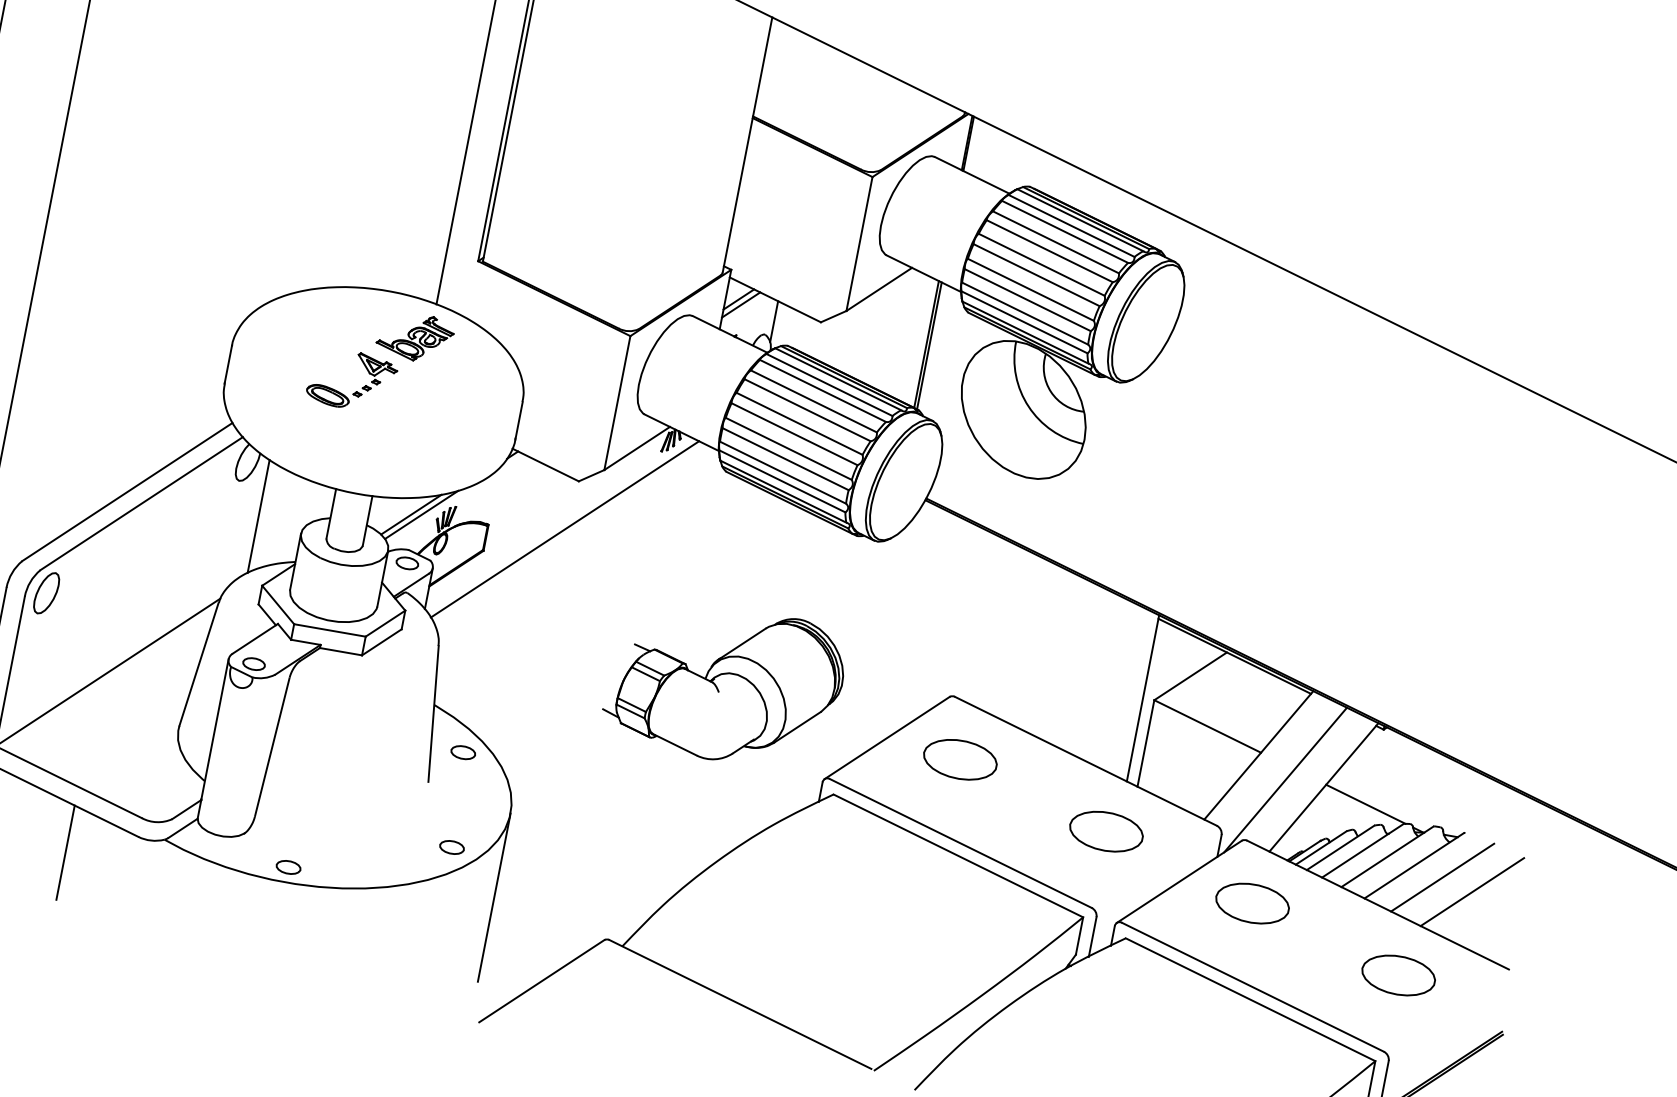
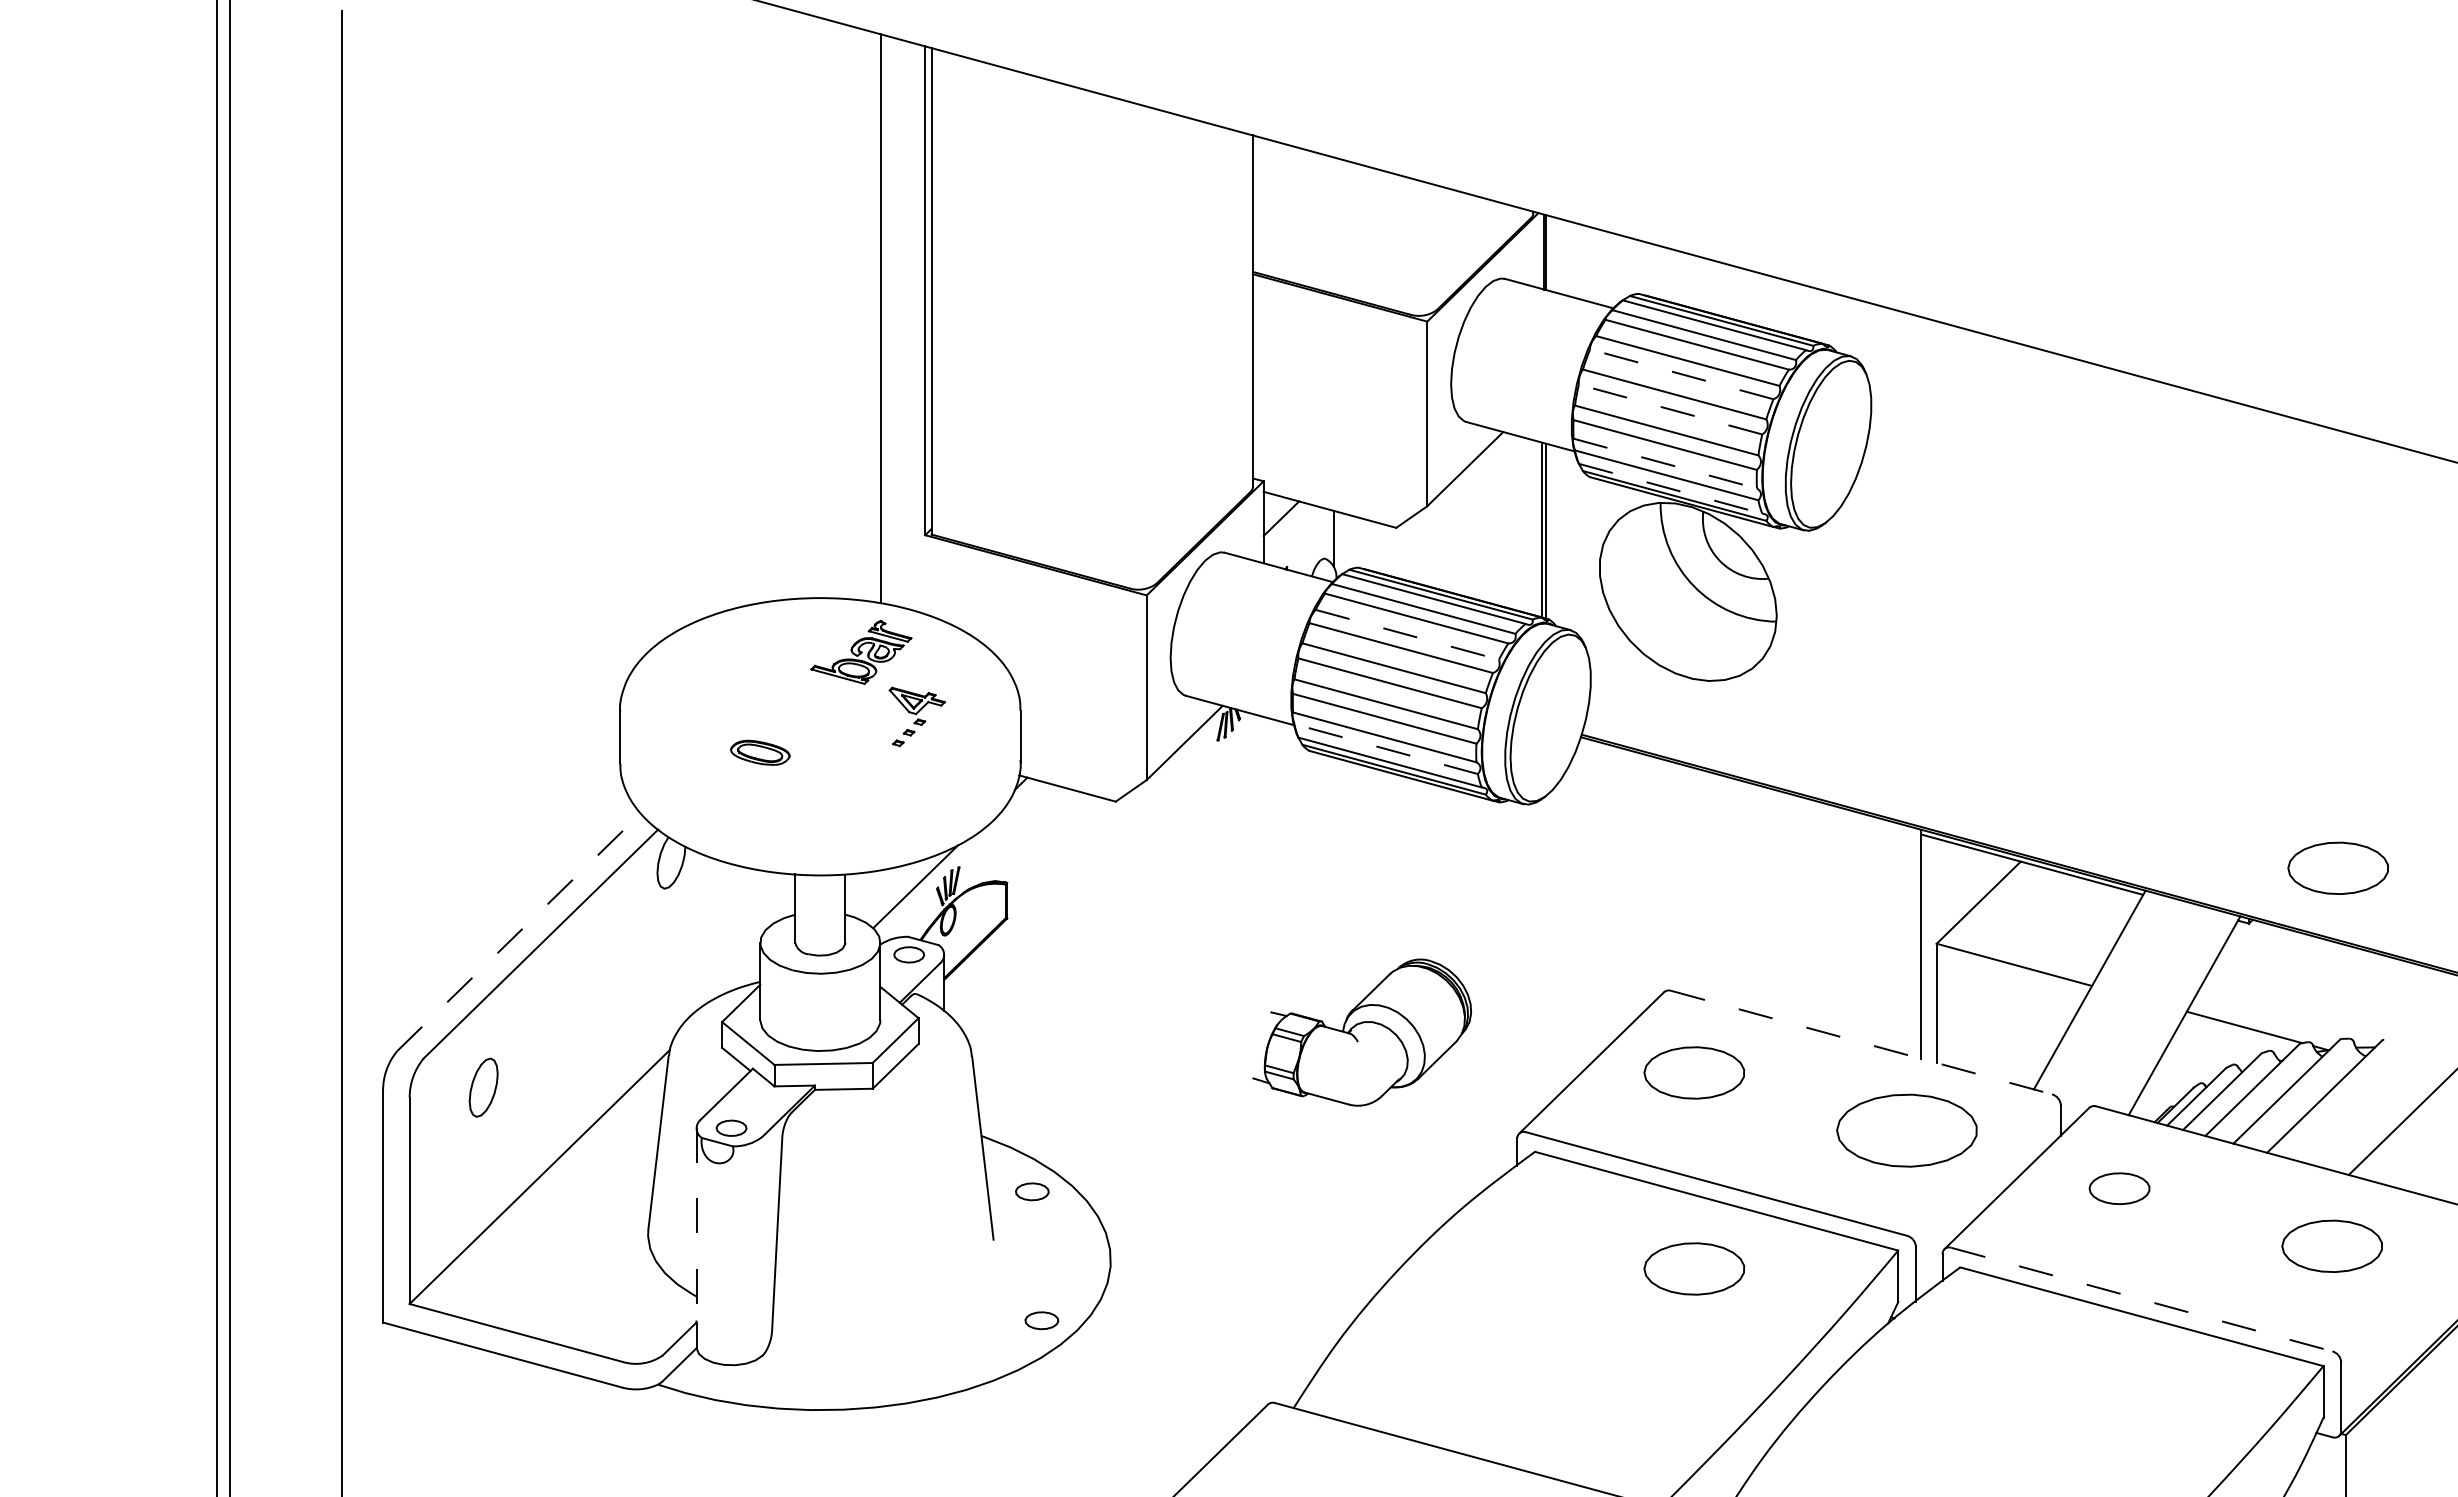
line: (1049, 251) -> (1681, 374), solid -> dashed
line: (1036, 275) -> (1670, 409), solid -> dashed
line: (740, 304) -> (1285, 525), removed
line: (1025, 313) -> (1665, 463), solid -> dashed
line: (1026, 332) -> (1671, 488), solid -> dashed
part: (374, 377) -> (916, 716), moved
line: (814, 401) -> (1407, 634), solid -> dashed
line: (781, 481) -> (1385, 749), solid -> dashed
line: (127, 492) -> (519, 932), solid -> dashed
line: (411, 514) -> (901, 888), removed
line: (258, 516) -> (699, 930), removed
line: (564, 528) -> (1109, 868), removed
part: (46, 593) -> (483, 1087), moved
part: (724, 683) -> (1361, 1032), size x0.7
part: (1455, 701) -> (2337, 867), added
line: (215, 728) -> (696, 1224), solid -> dashed
line: (1086, 761) -> (1862, 1042), solid -> dashed
line: (1285, 779) -> (2131, 1015), removed
part: (1106, 831) -> (1906, 1130), size x1.4
line: (65, 852) -> (529, 1427), removed
part: (288, 867) -> (829, 1389), removed
line: (1442, 877) -> (2365, 1104), removed
line: (493, 897) -> (1110, 1376), removed
part: (932, 901) -> (1693, 1268), added
part: (1252, 903) -> (2119, 1188), size x0.6
line: (1253, 987) -> (2142, 1299), solid -> dashed

